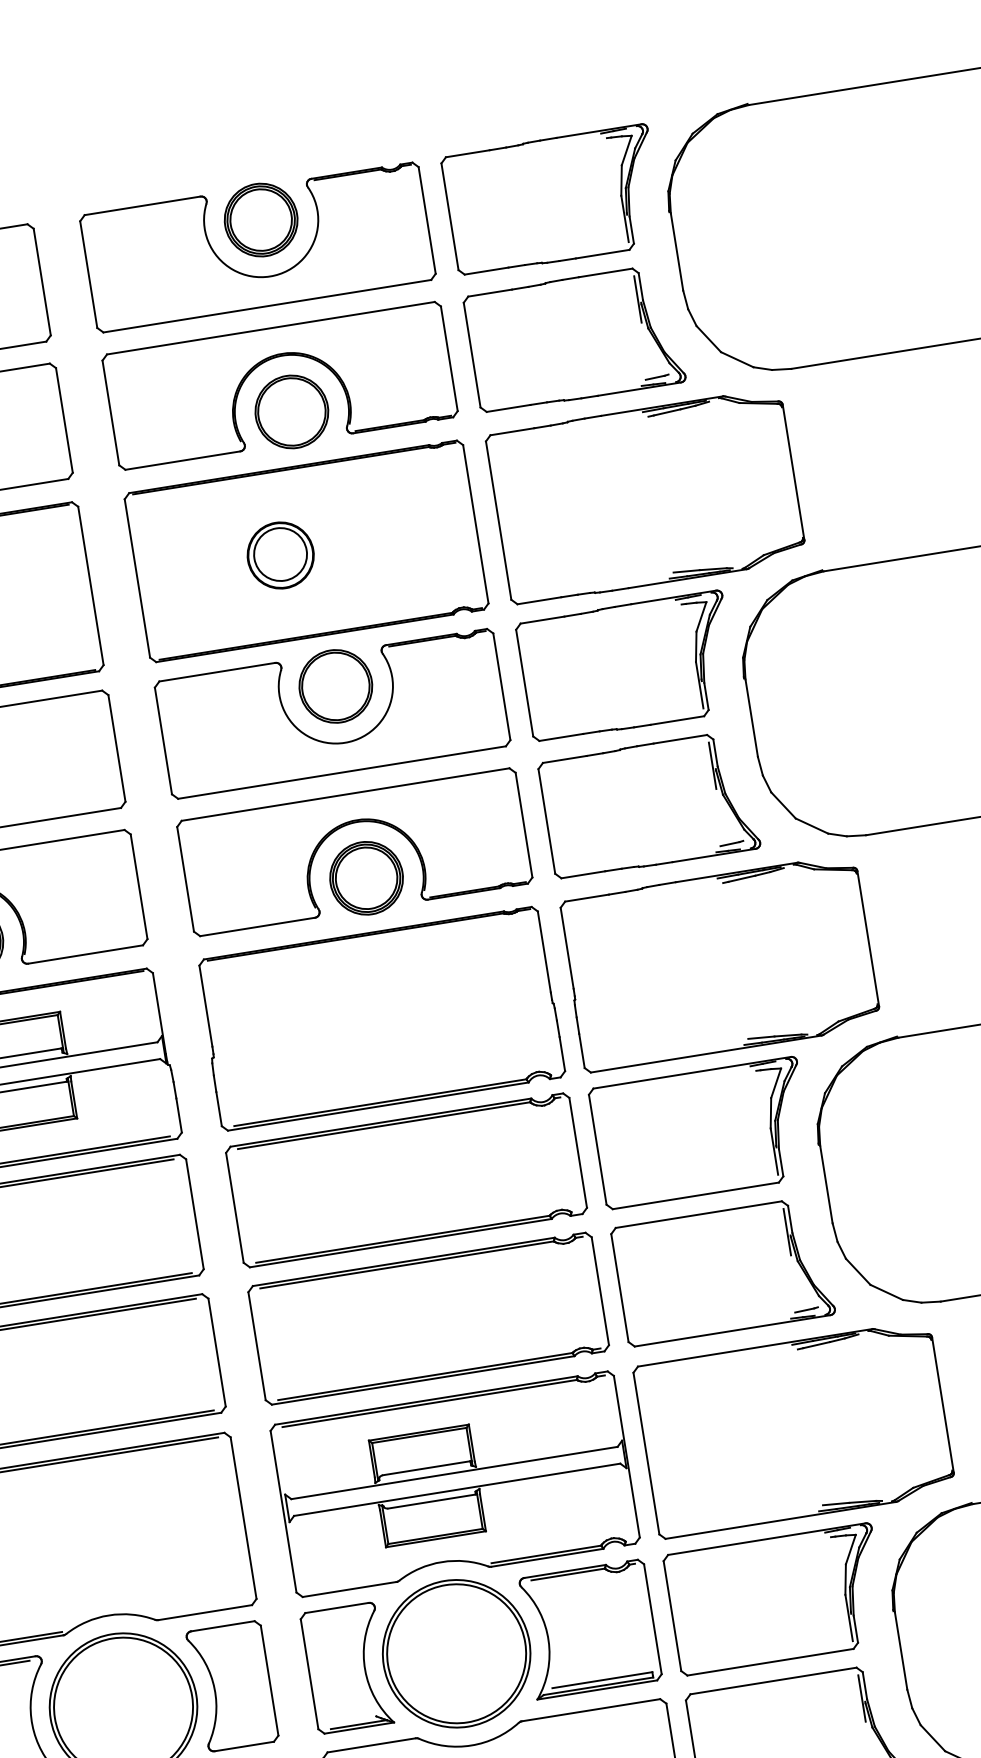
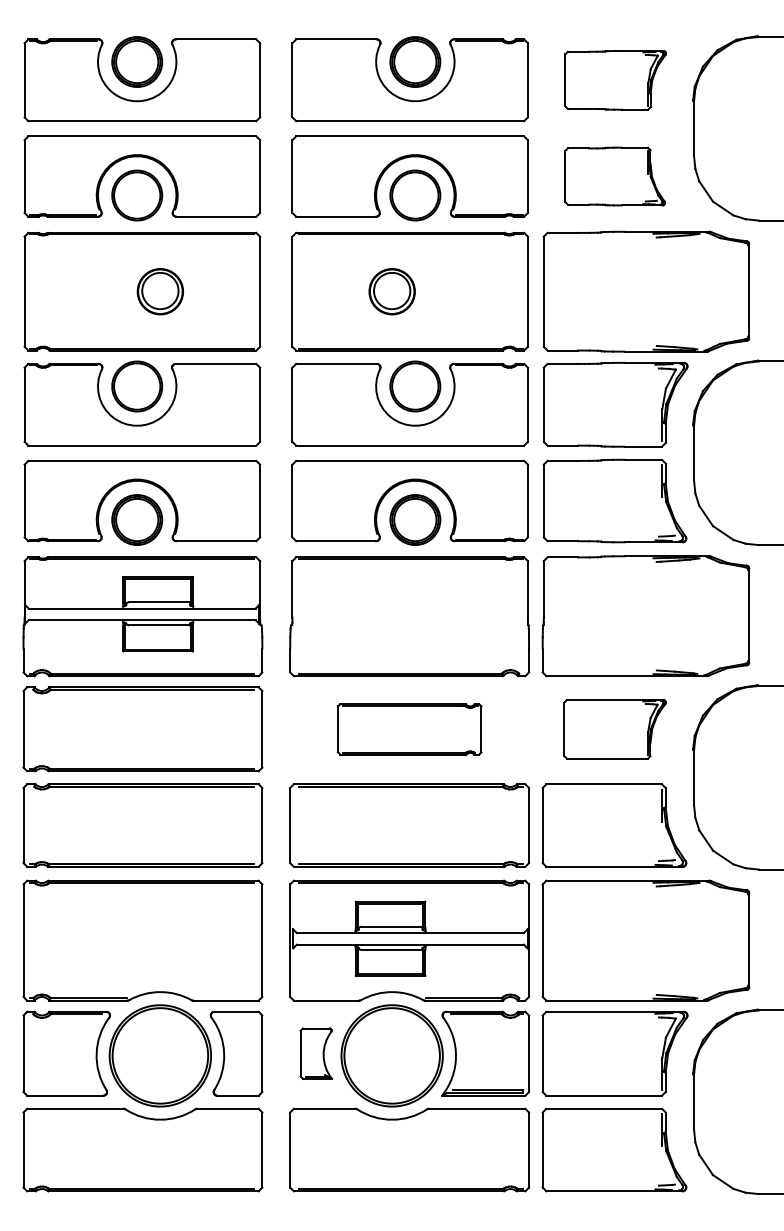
part: (553, 200) -> (615, 80), size x0.7
part: (573, 338) -> (614, 176), size x0.7
part: (701, 1133) -> (614, 729), size x0.7
part: (406, 1180) -> (409, 729), size x0.6
part: (347, 1667) -> (316, 1053), size x0.6

